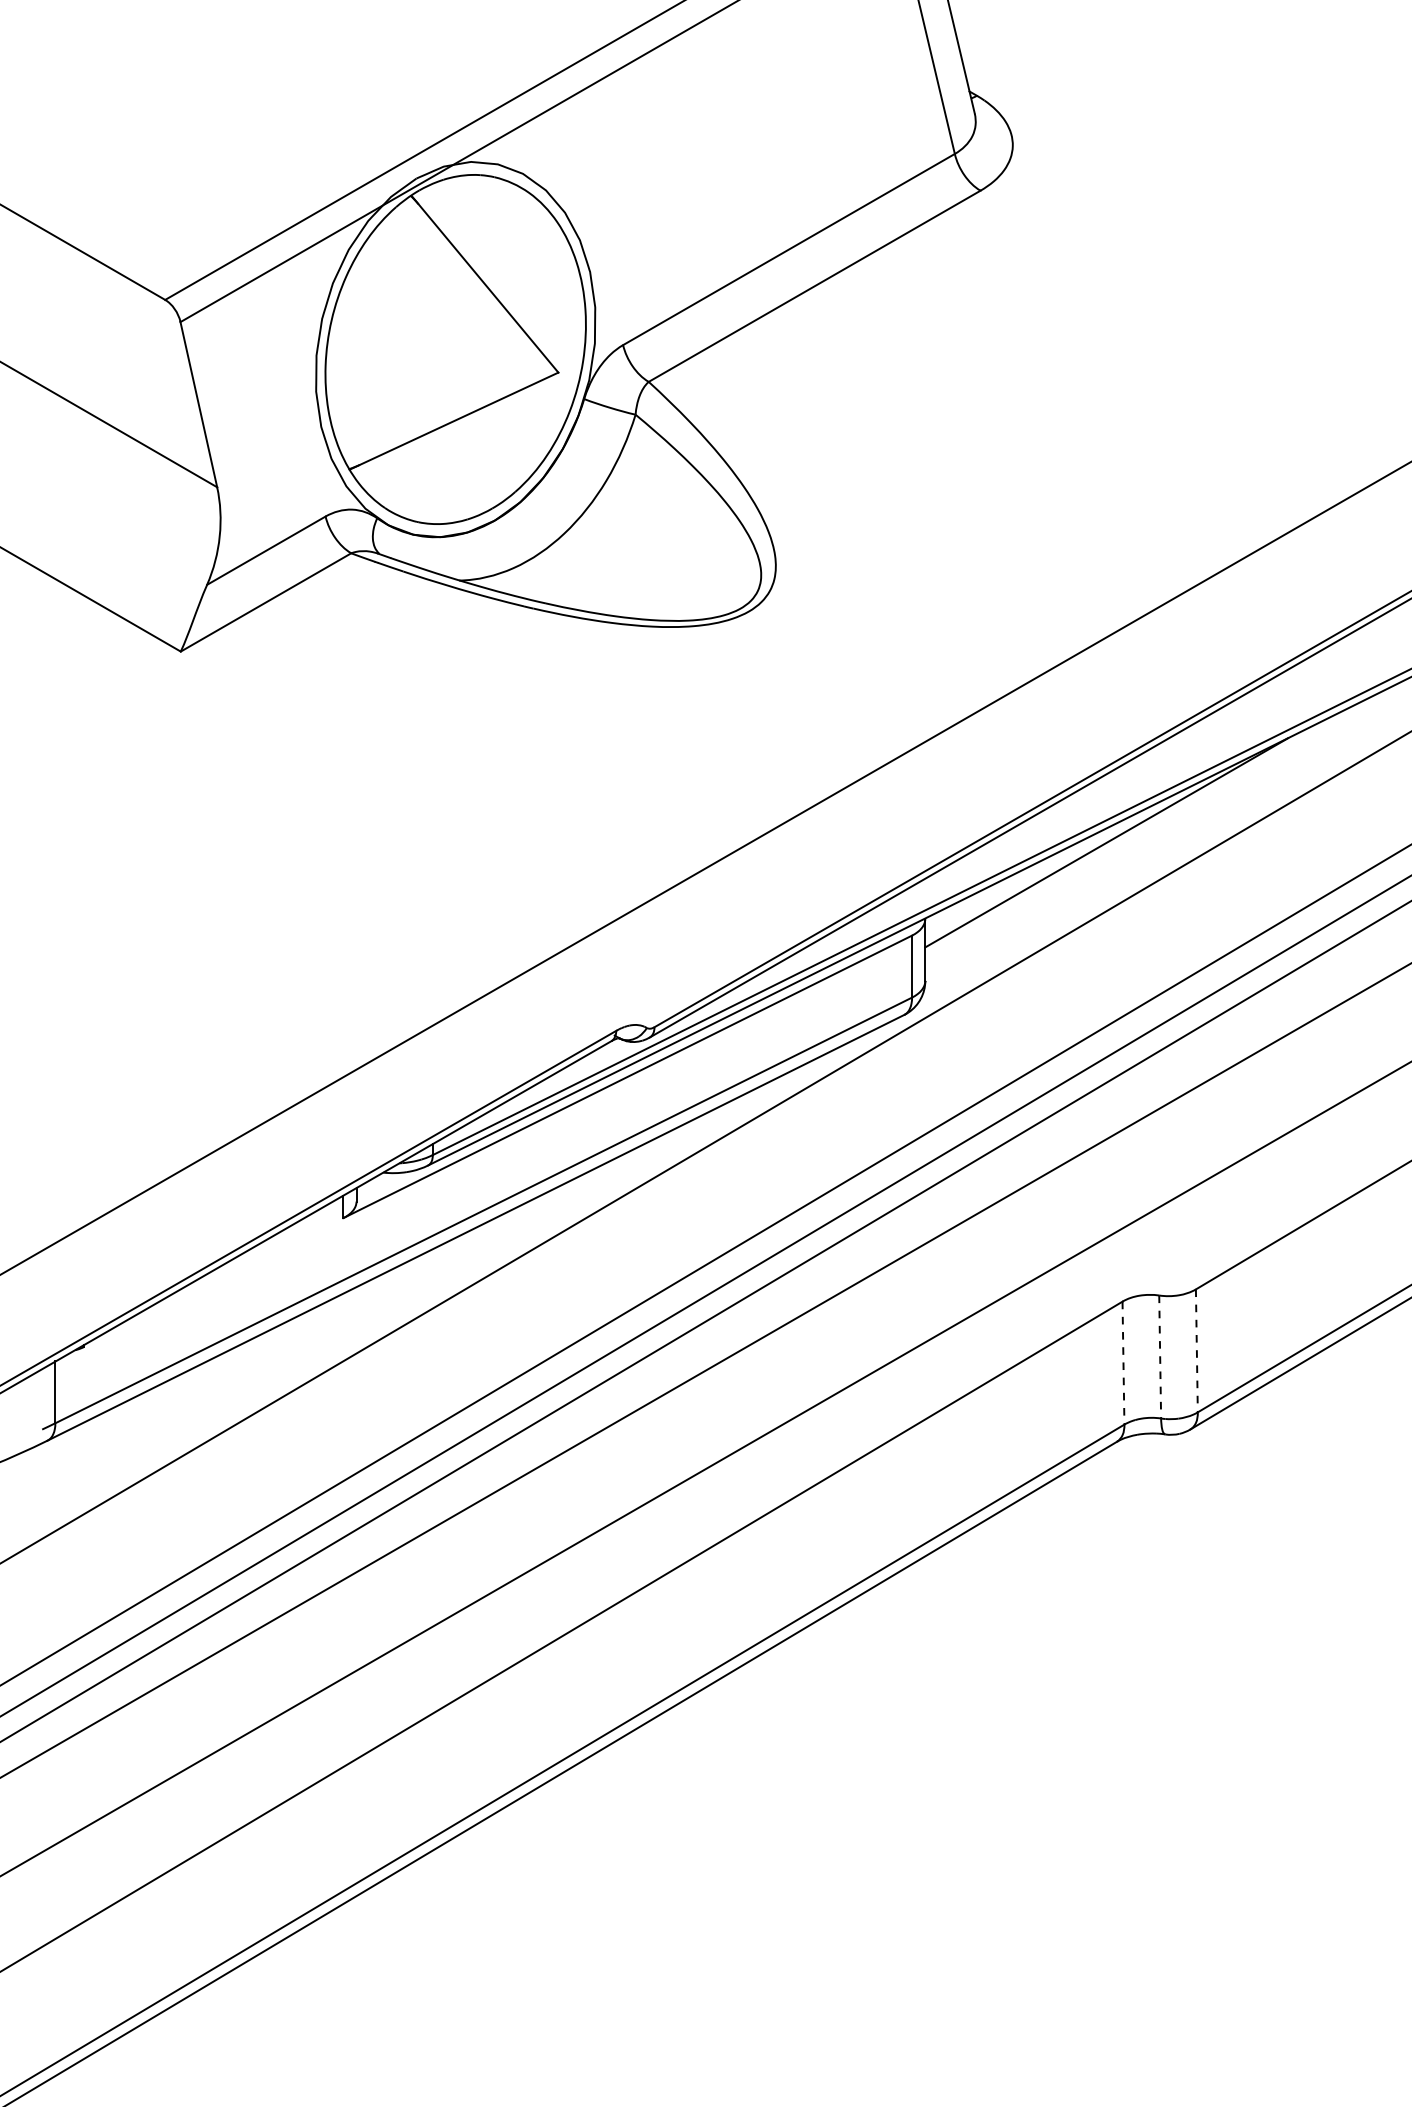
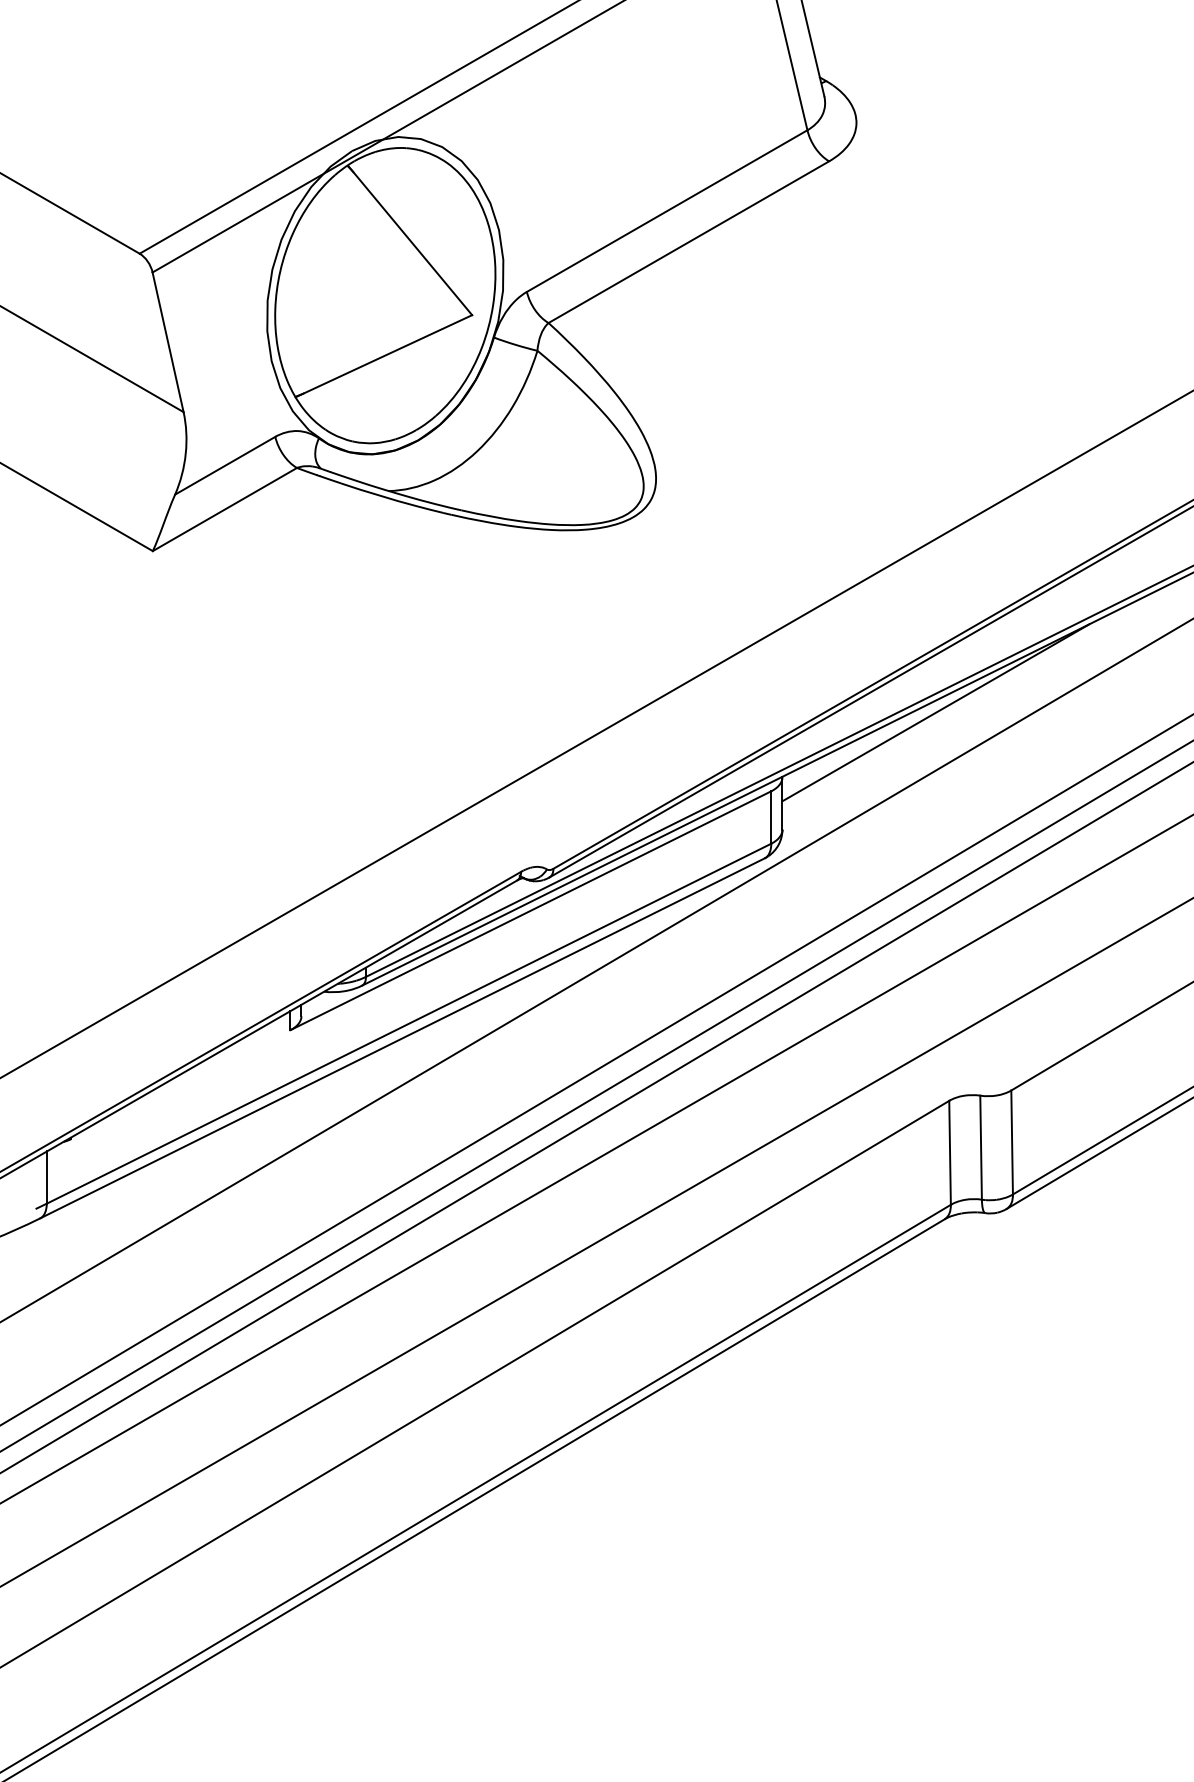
line: (1196, 1351) -> (1011, 1143), dashed -> solid
line: (1160, 1357) -> (981, 1148), dashed -> solid
line: (1123, 1363) -> (950, 1153), dashed -> solid

